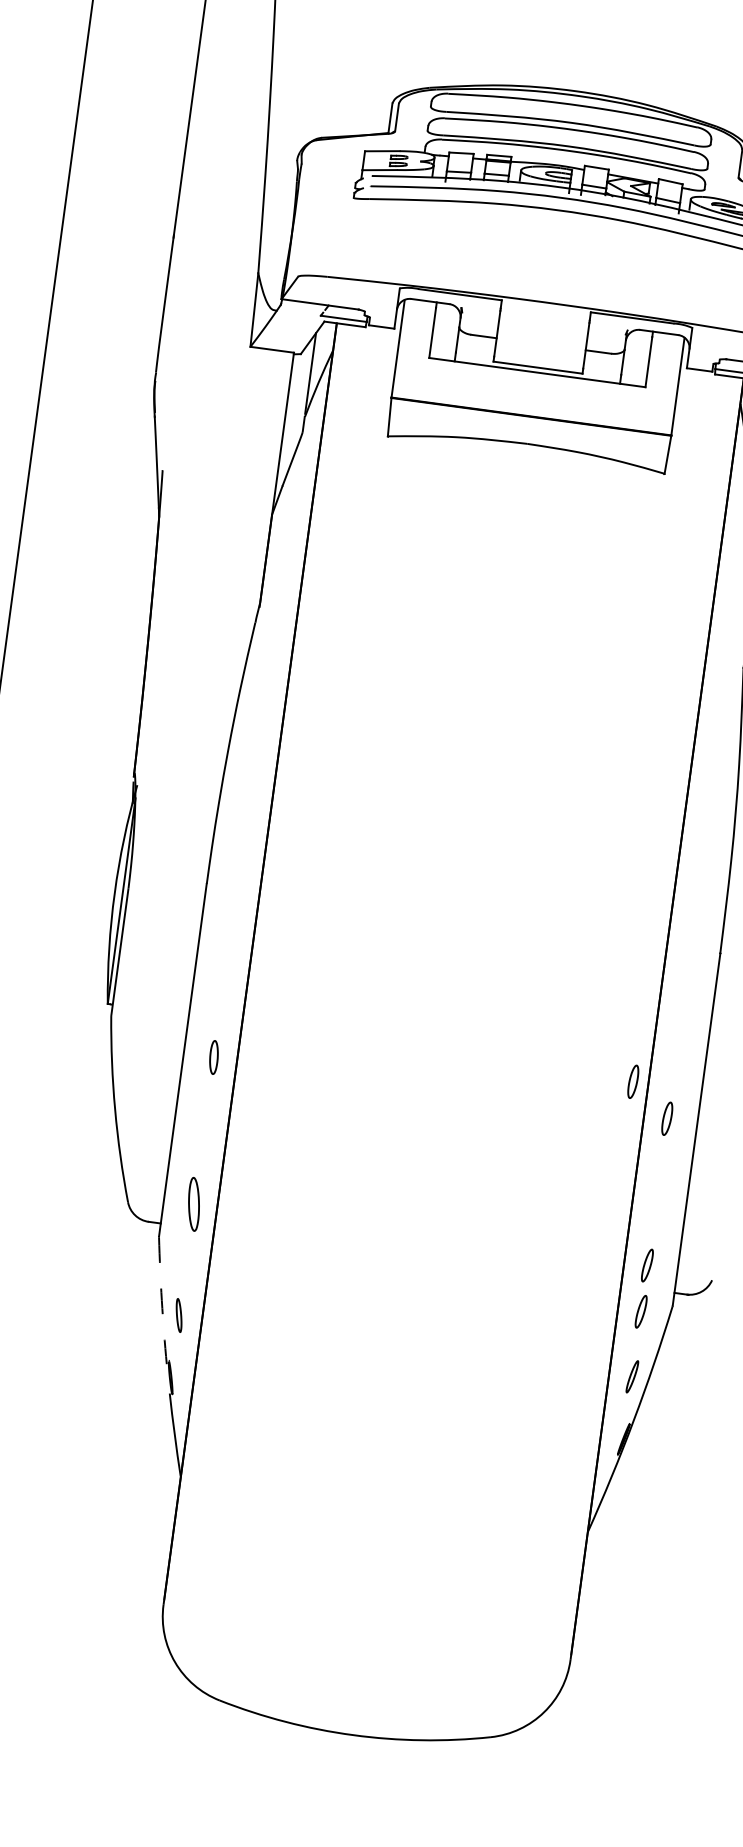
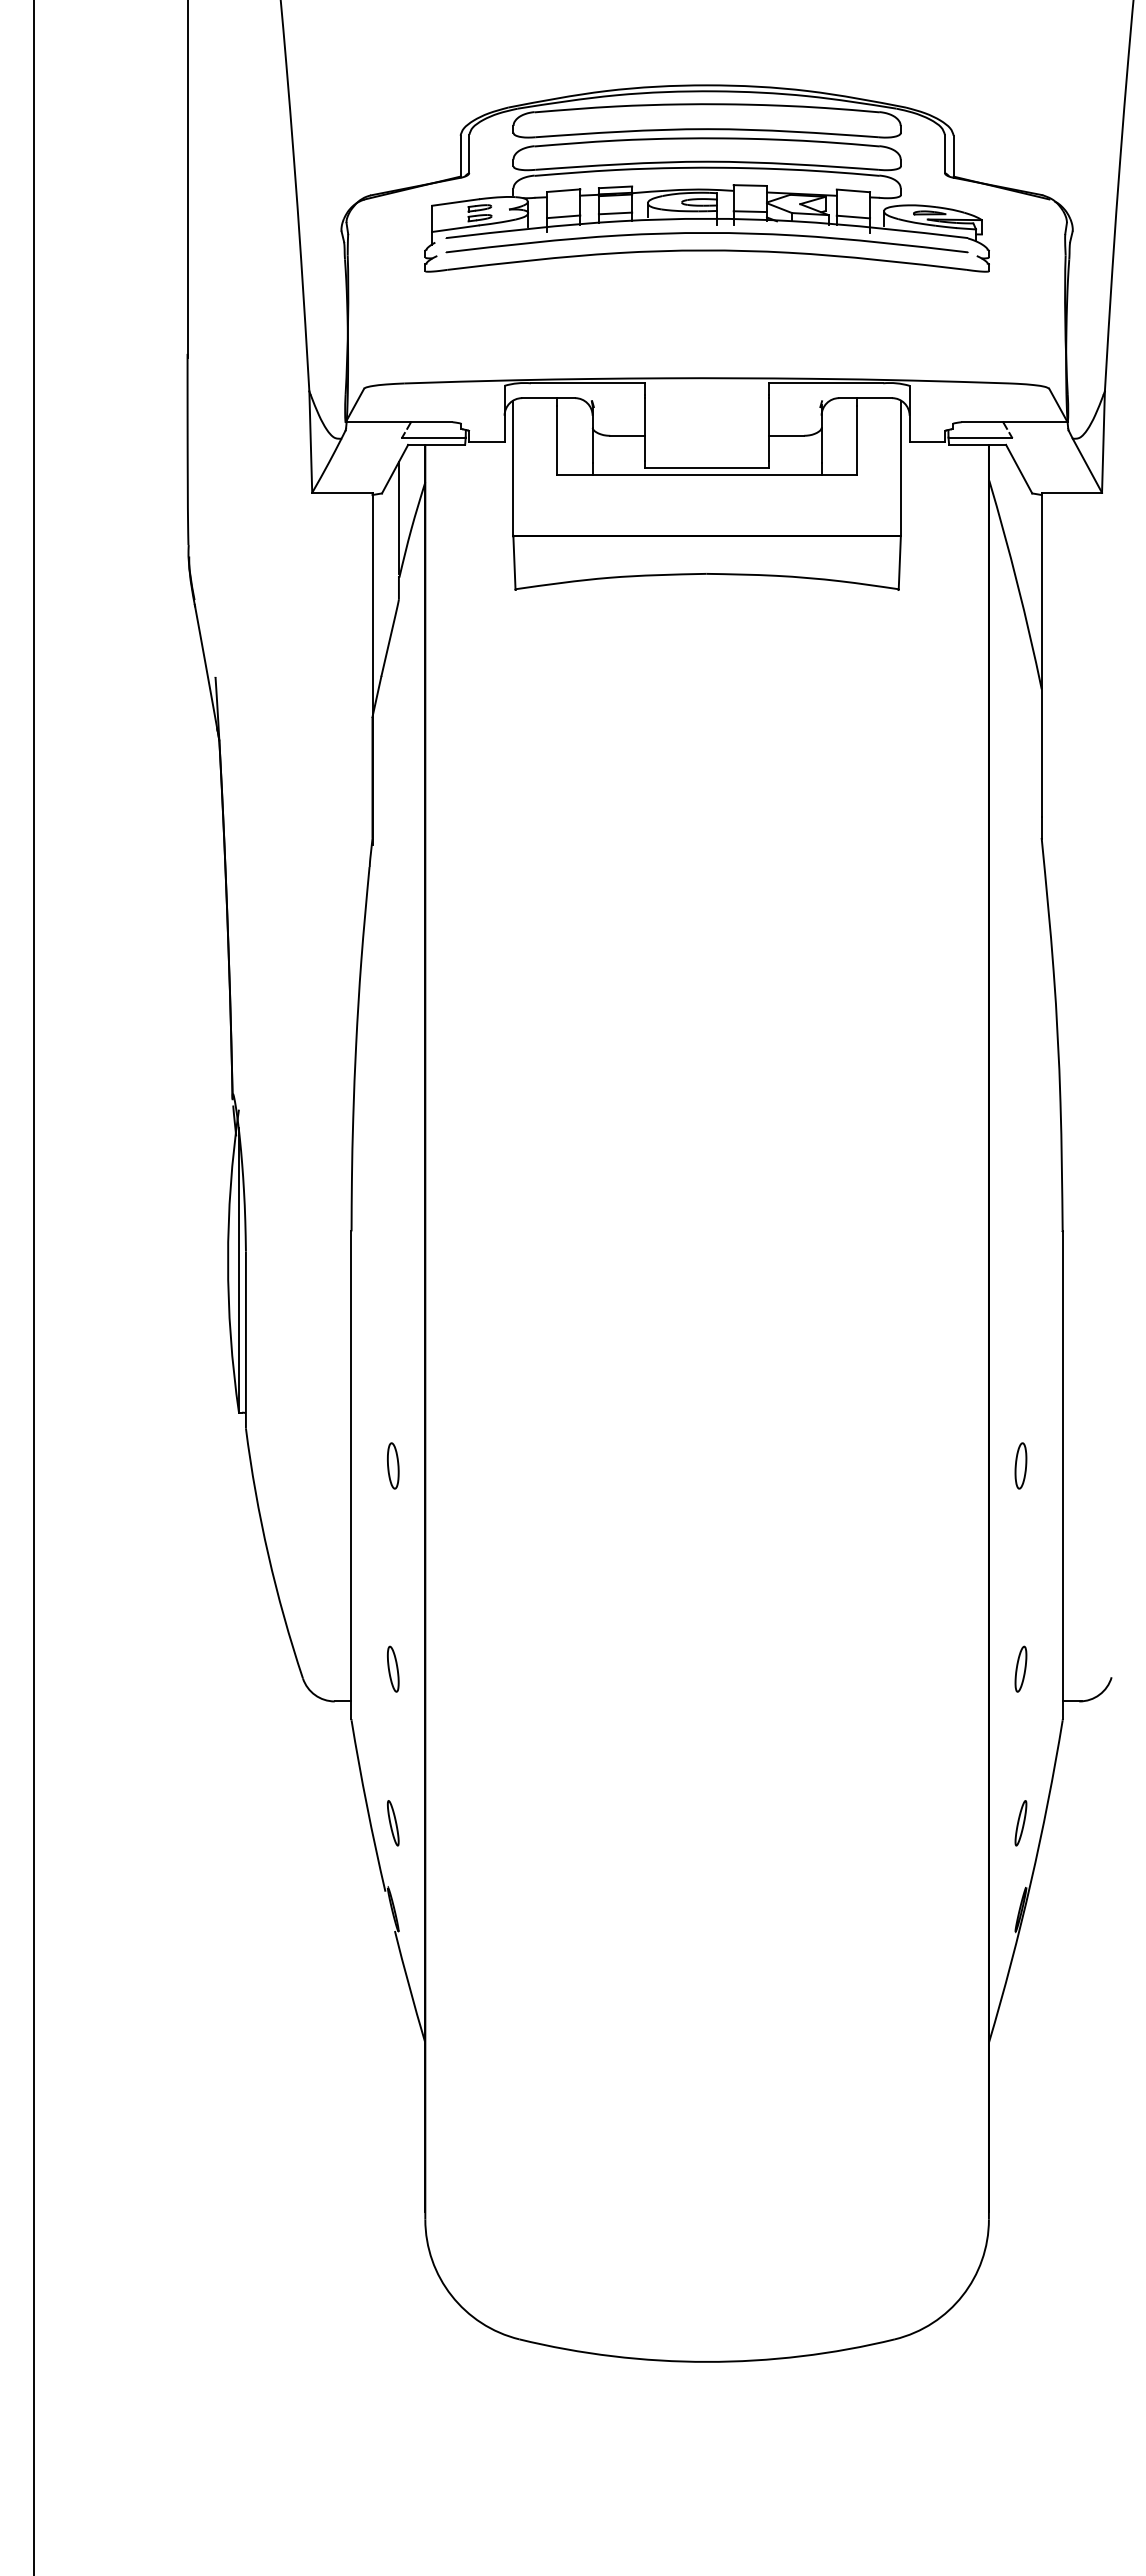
part: (633, 1081) -> (967, 1421), removed
part: (194, 1203) -> (393, 1668), size x0.62
arc: (162, 1300) -> (367, 1806), dashed -> solid
part: (640, 1311) -> (1020, 1732), removed

